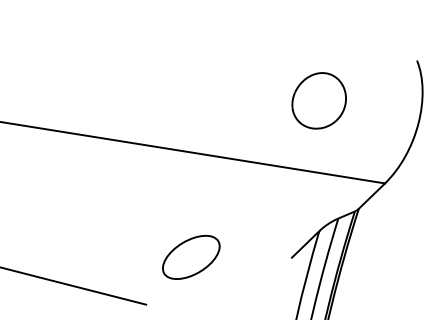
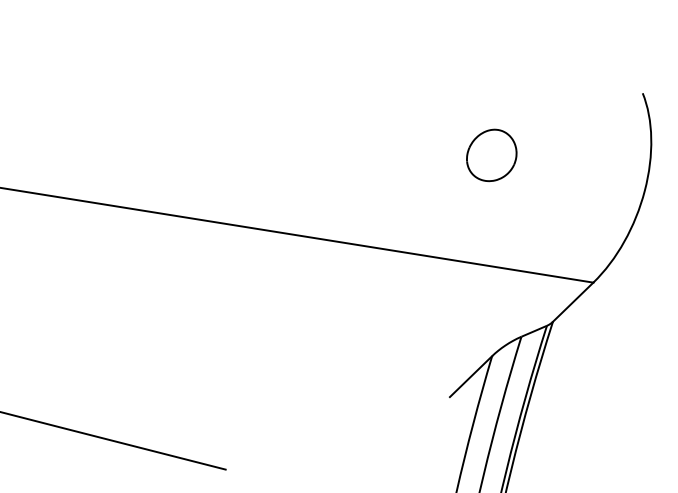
part: (318, 100) -> (490, 154), size x0.6
part: (191, 256) -> (295, 395), removed

